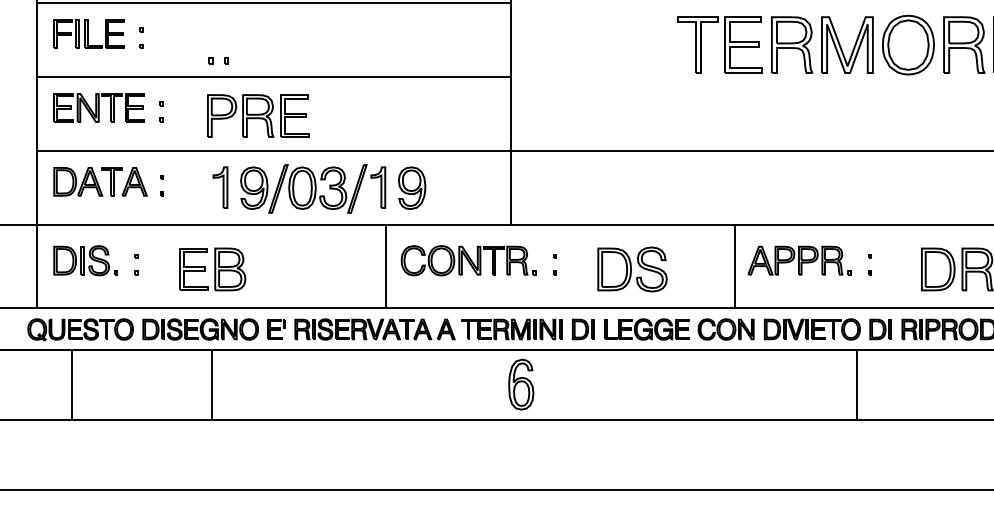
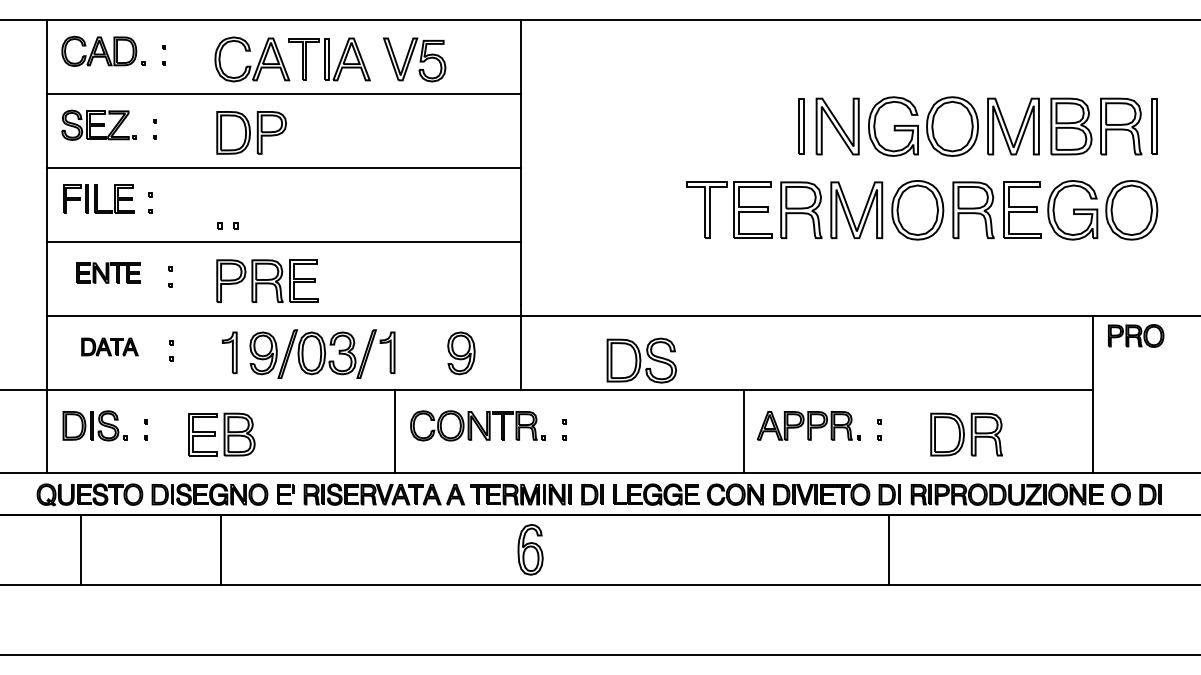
part: (99, 107) -> (108, 272), size x0.7
part: (100, 181) -> (109, 346), size x0.6
part: (412, 188) -> (461, 353), moved
part: (632, 269) -> (641, 360), moved
line: (856, 385) -> (888, 550), moved

